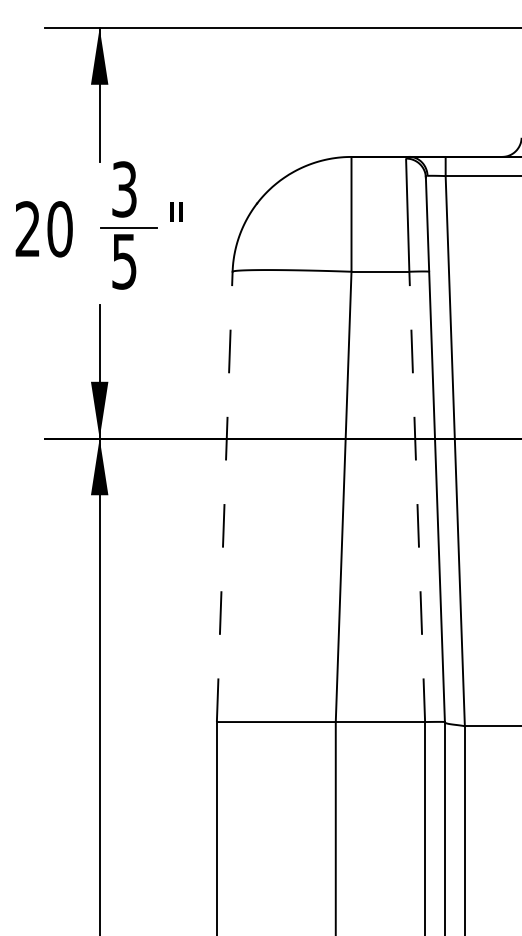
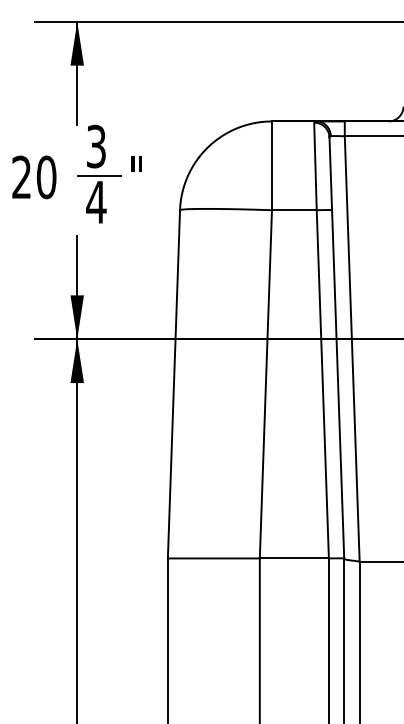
text: (124, 261) -> (96, 202), 5 -> 4
line: (224, 496) -> (173, 384), dashed -> solid
line: (417, 496) -> (323, 384), dashed -> solid

